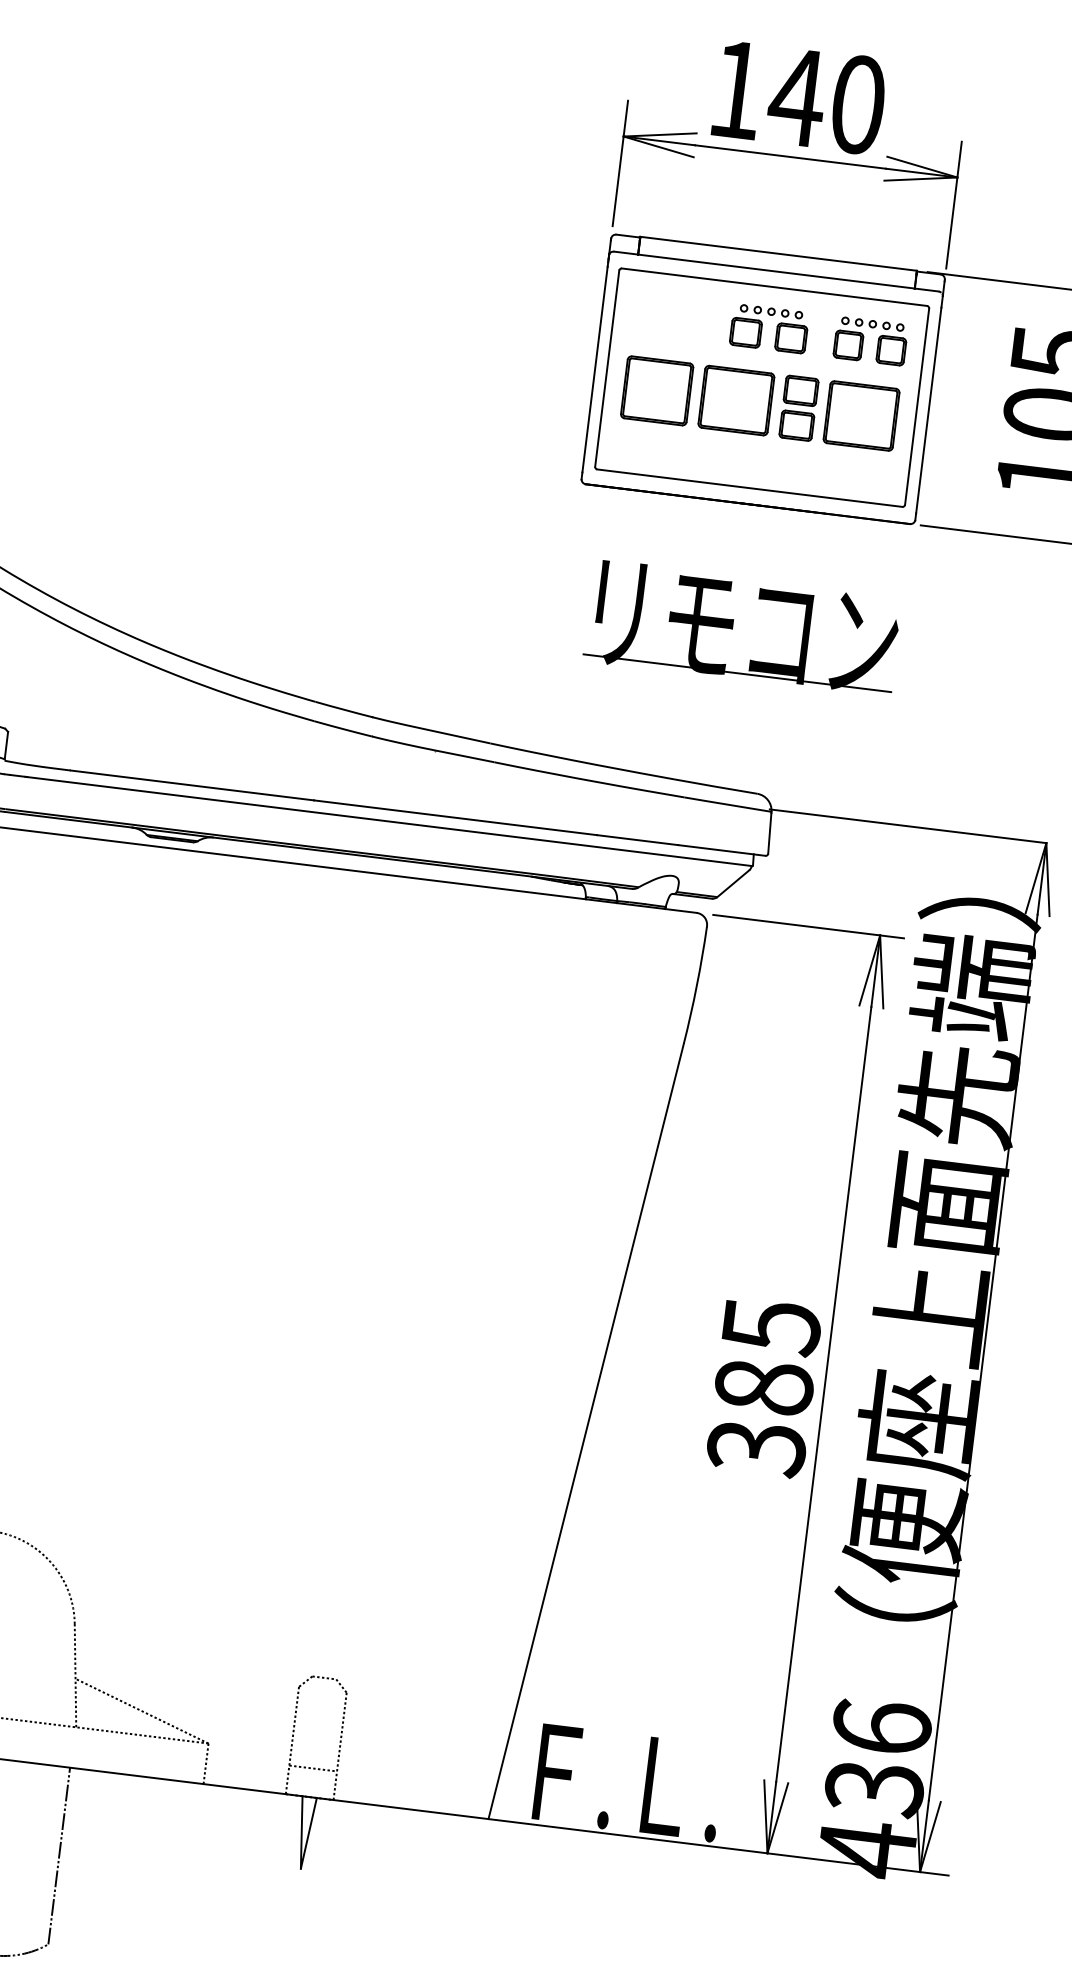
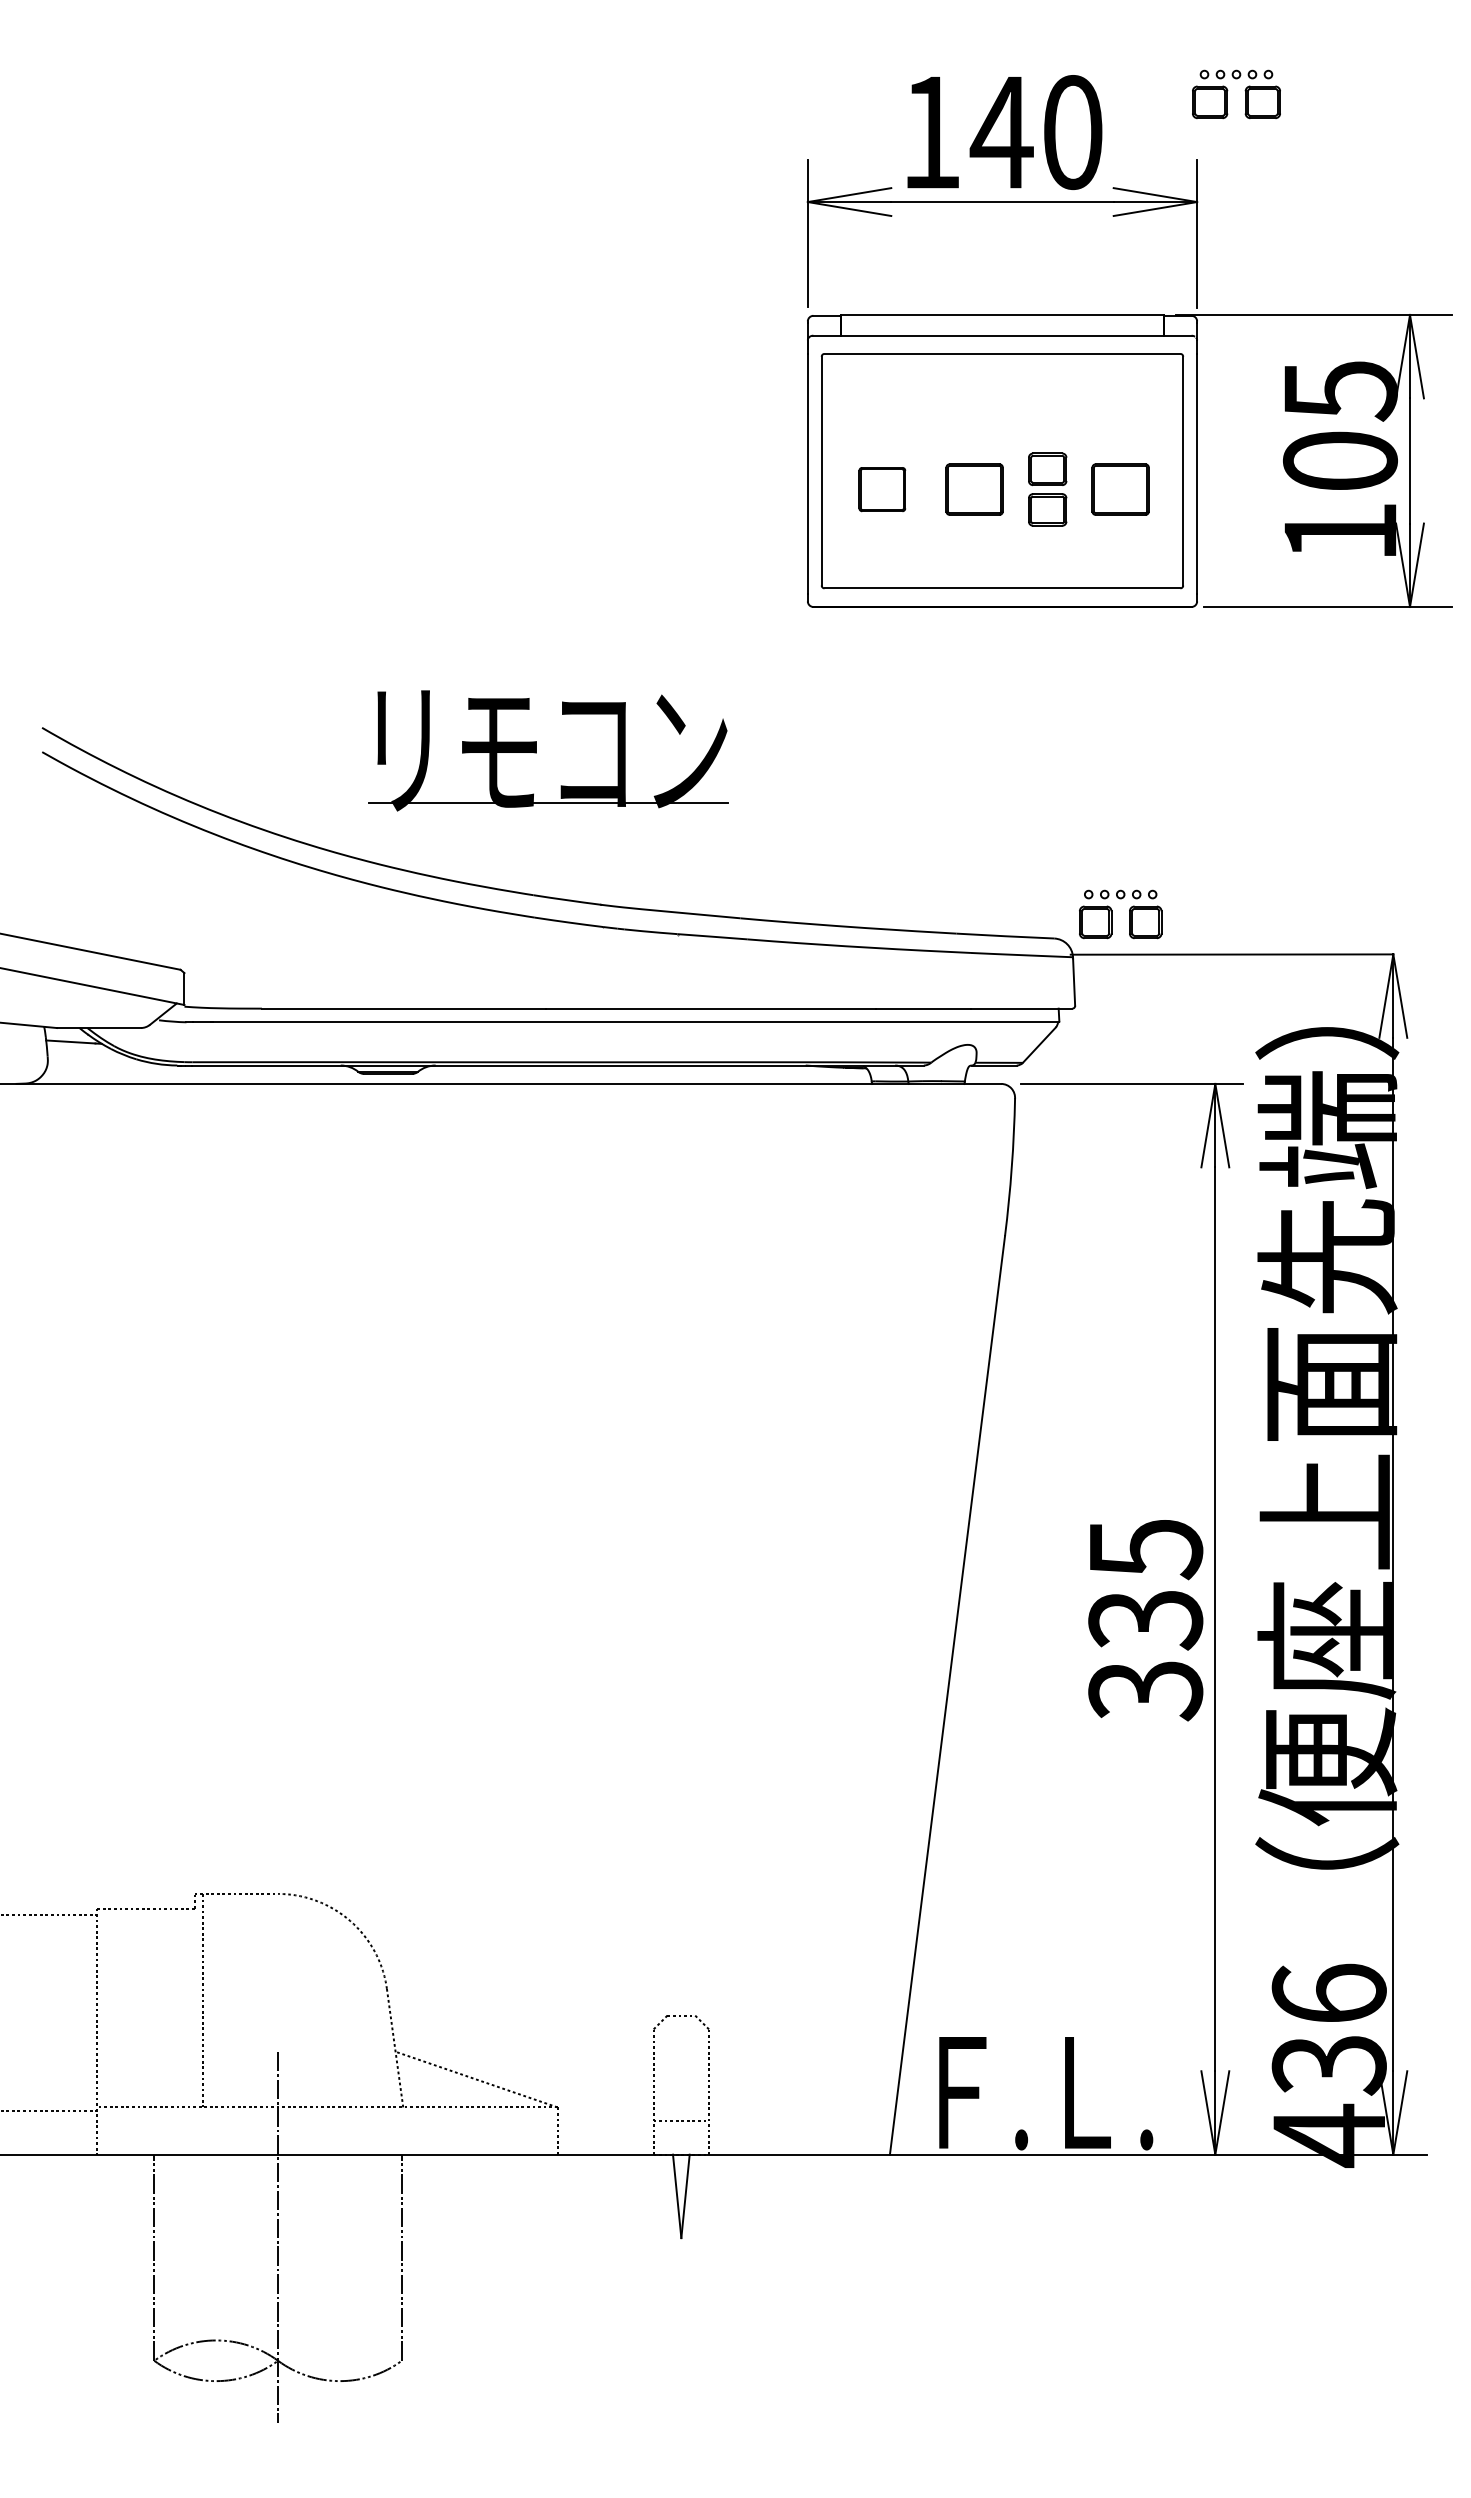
part: (762, 324) -> (1228, 90), moved
part: (863, 340) -> (1112, 914), moved
part: (657, 390) -> (882, 489), size x0.6
part: (736, 400) -> (974, 489), size x0.7
part: (861, 415) -> (1120, 489), size x0.7
part: (732, 627) -> (536, 750), moved
text: (763, 1387) -> (1145, 1619), 385 -> 335

